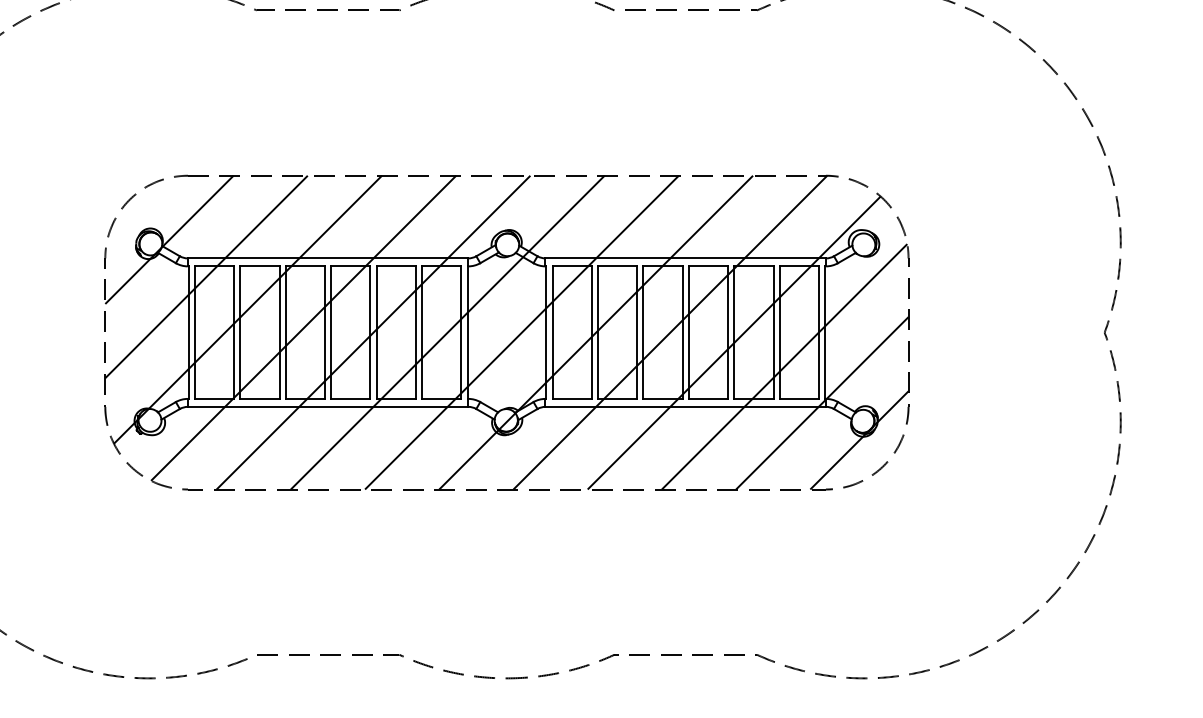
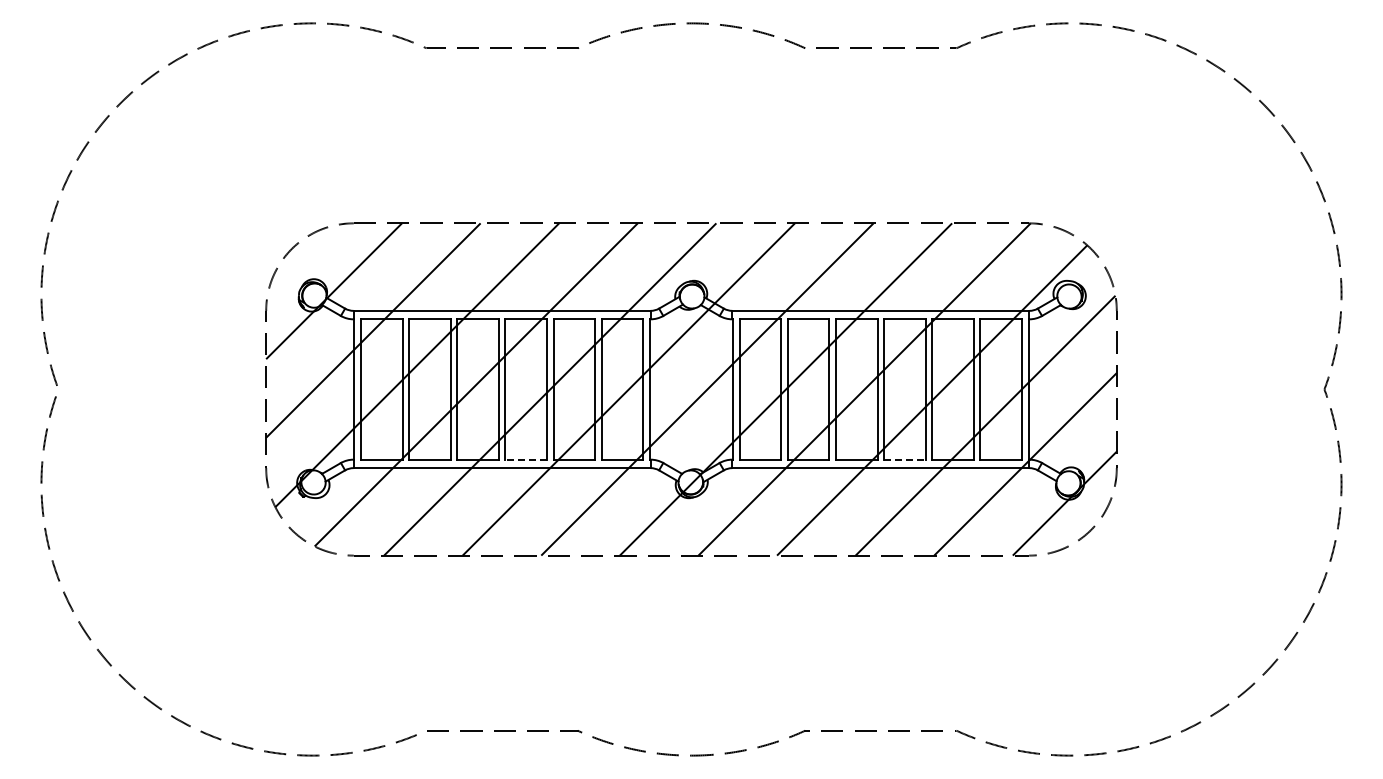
line: (351, 398) -> (526, 459), solid -> dashed
line: (708, 398) -> (904, 459), solid -> dashed

